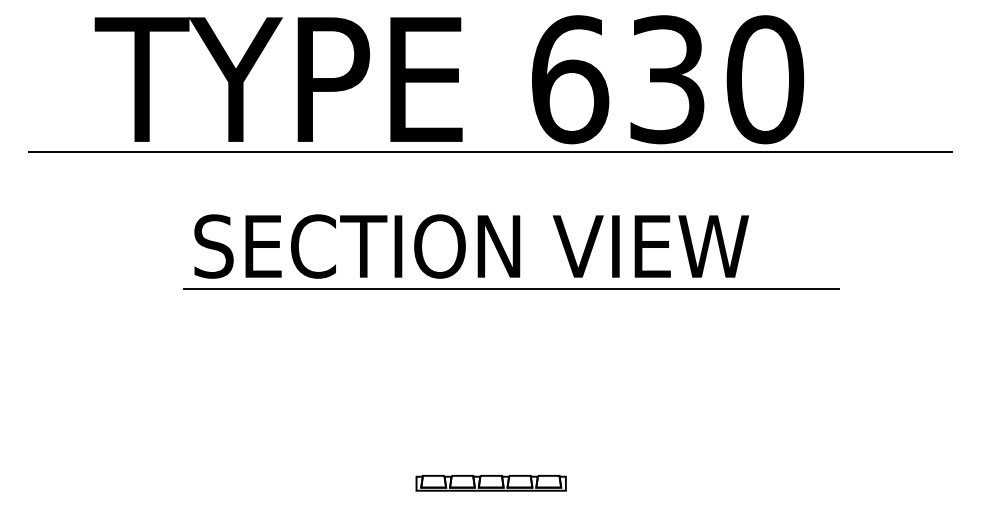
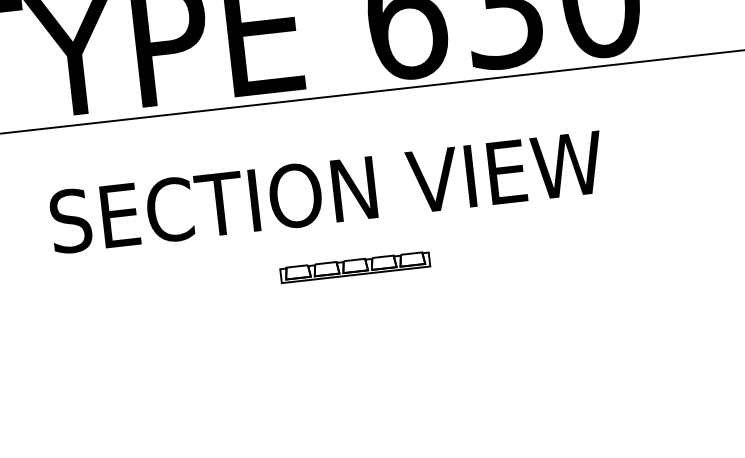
line: (511, 289) -> (371, 230), removed
part: (490, 483) -> (354, 267), moved

